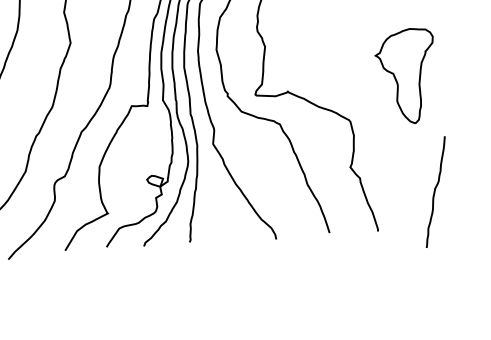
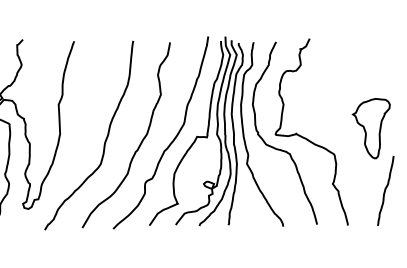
curve: (435, 191) -> (385, 190), moved

